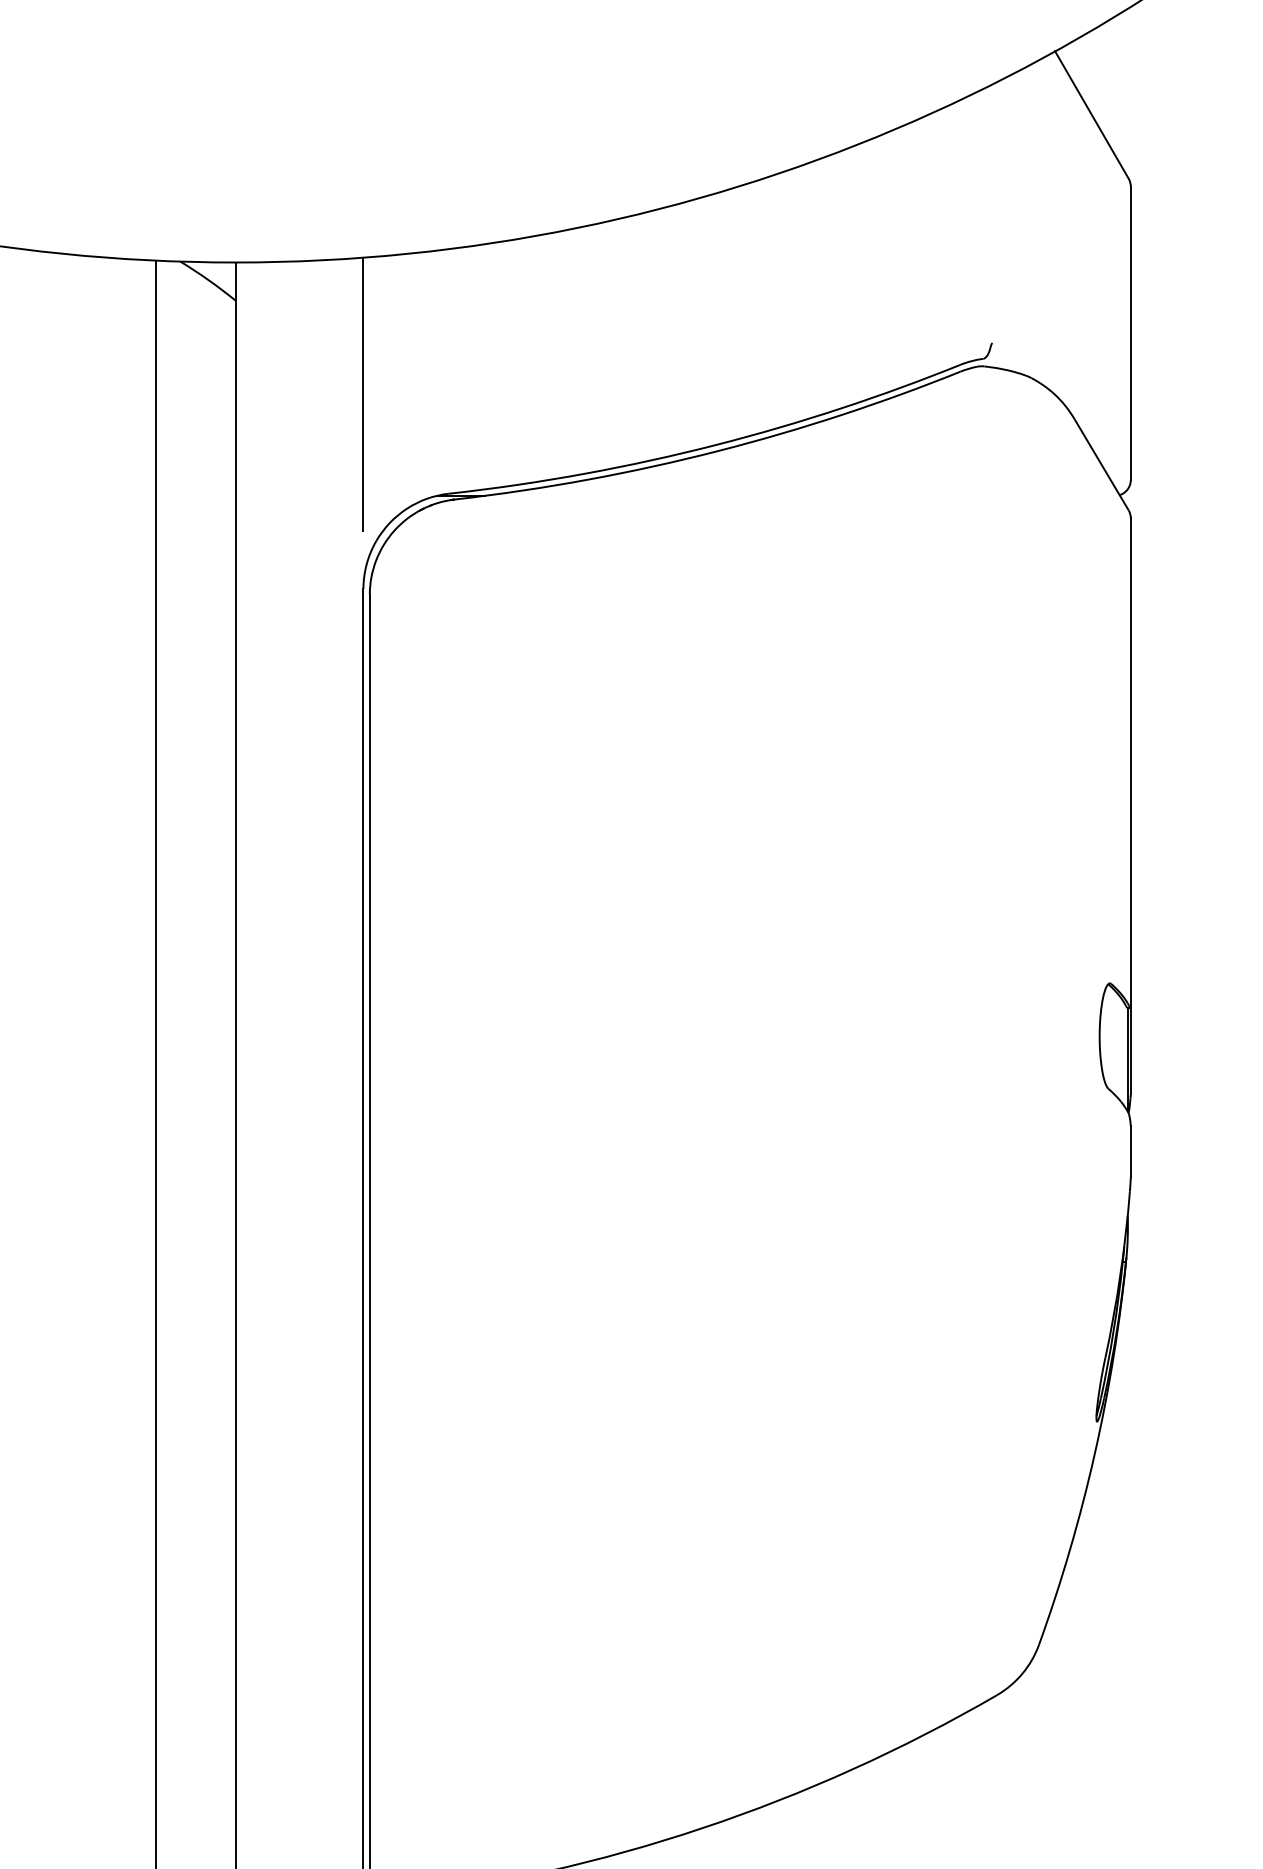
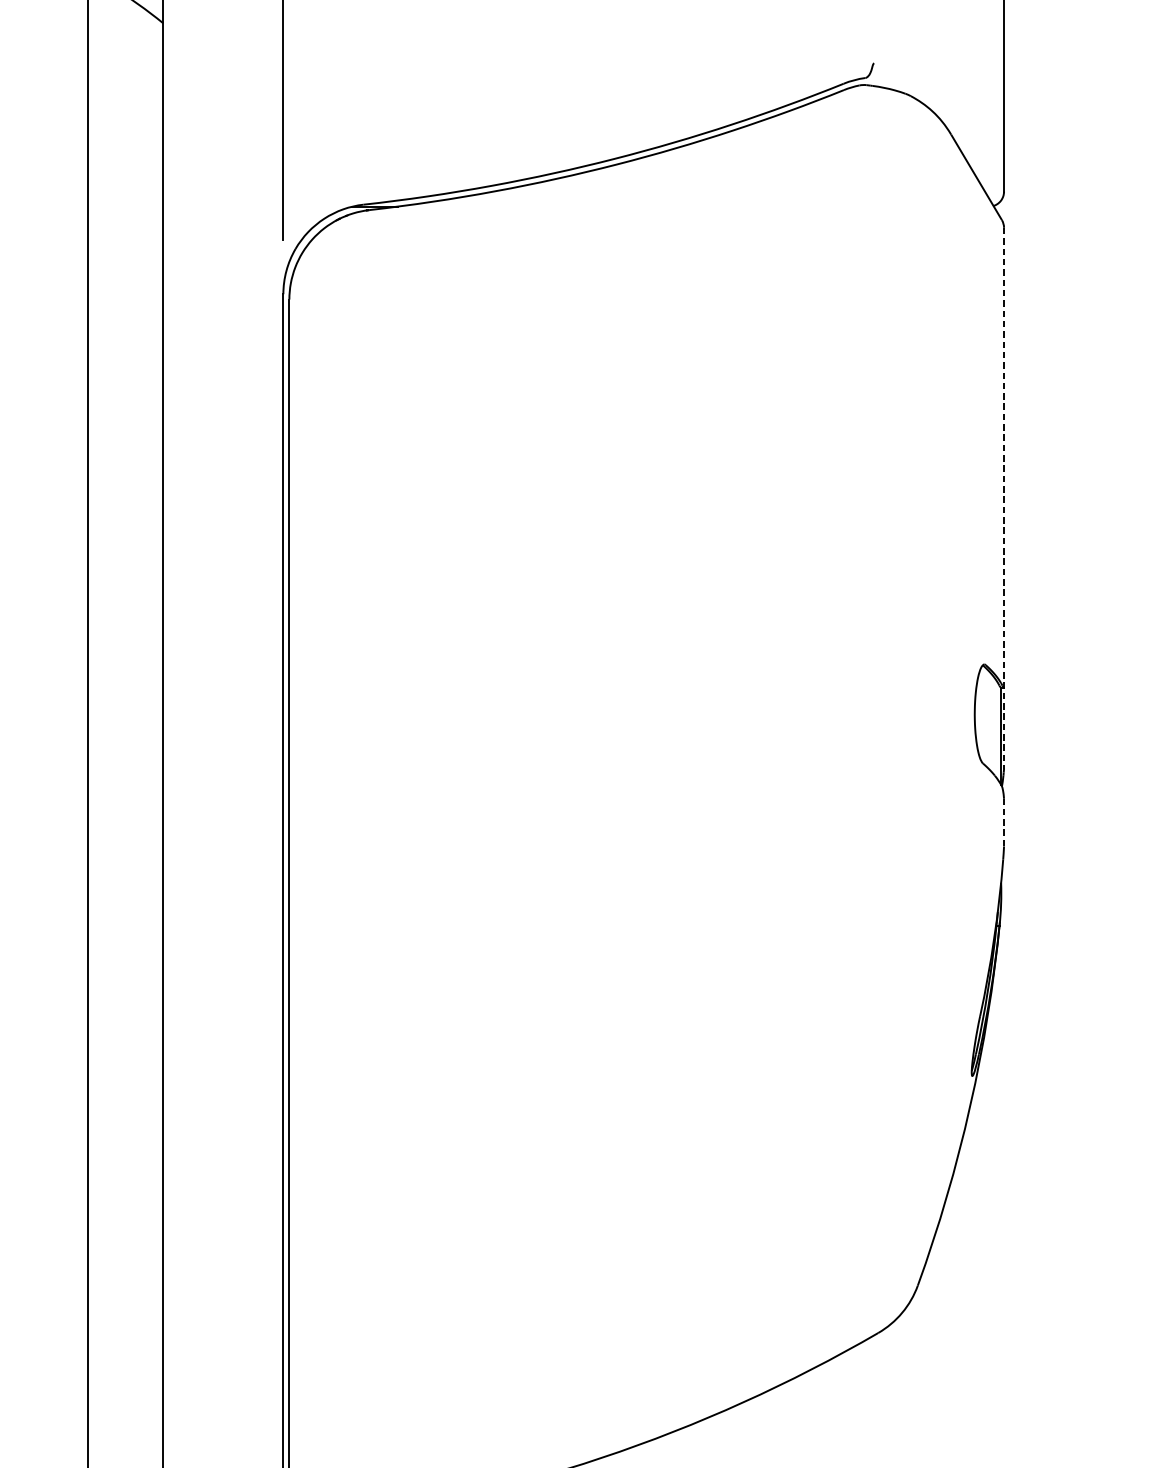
line: (1130, 806) -> (1003, 498), solid -> dashed
line: (1130, 1151) -> (1003, 822), solid -> dashed

